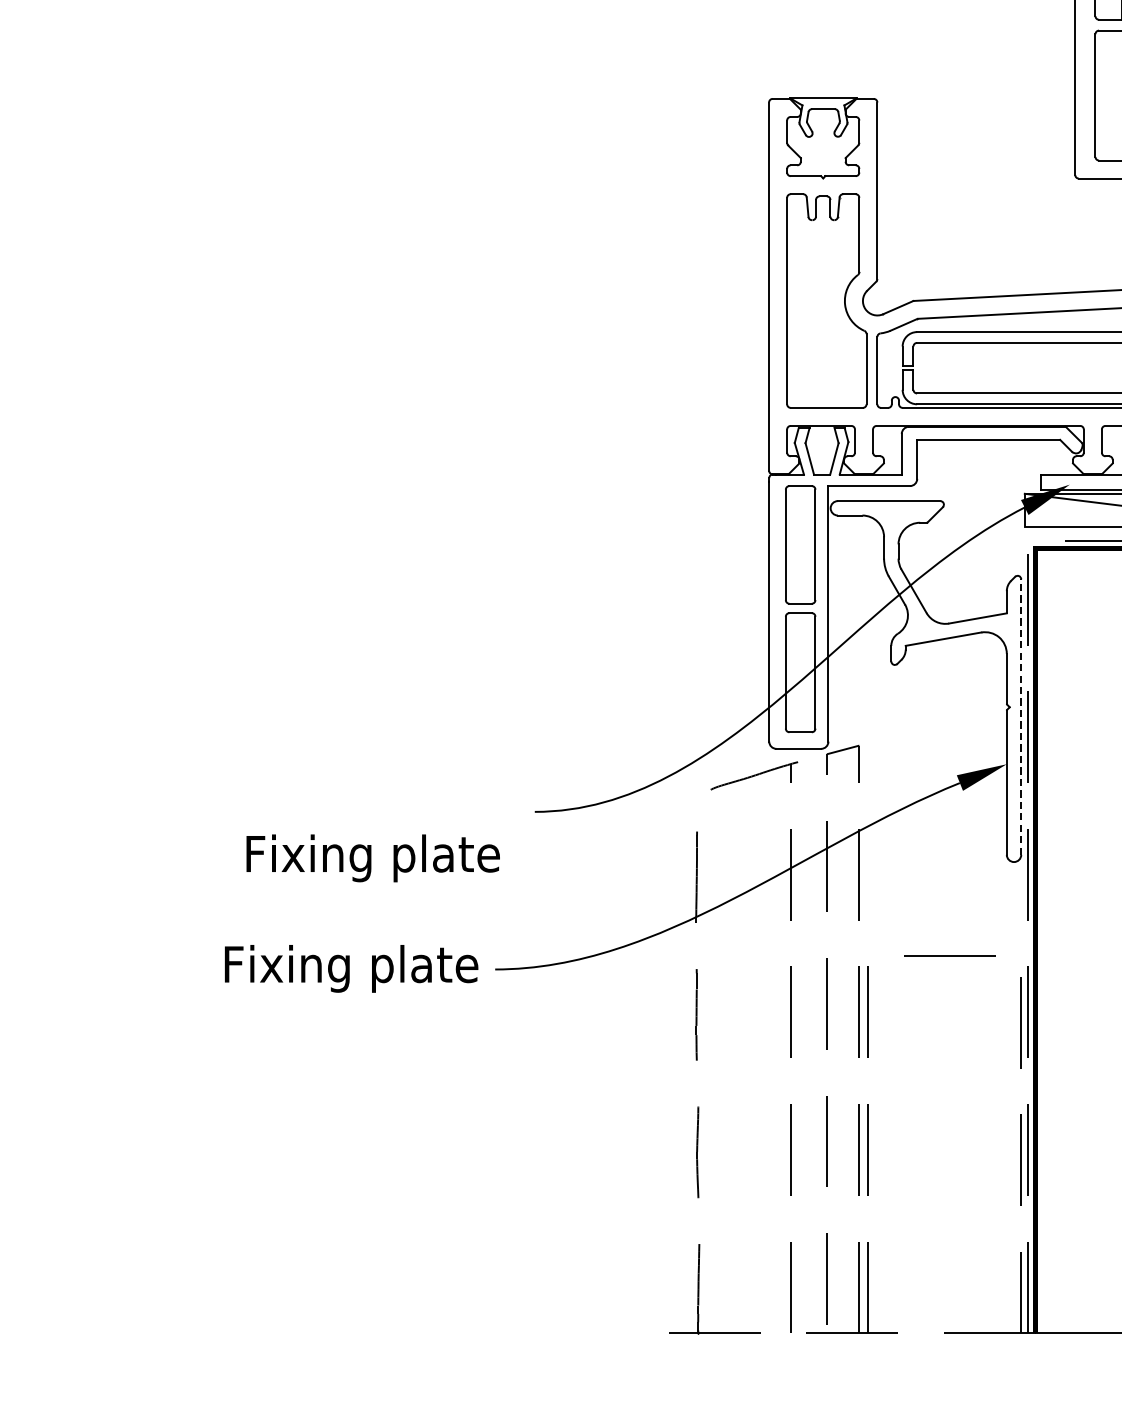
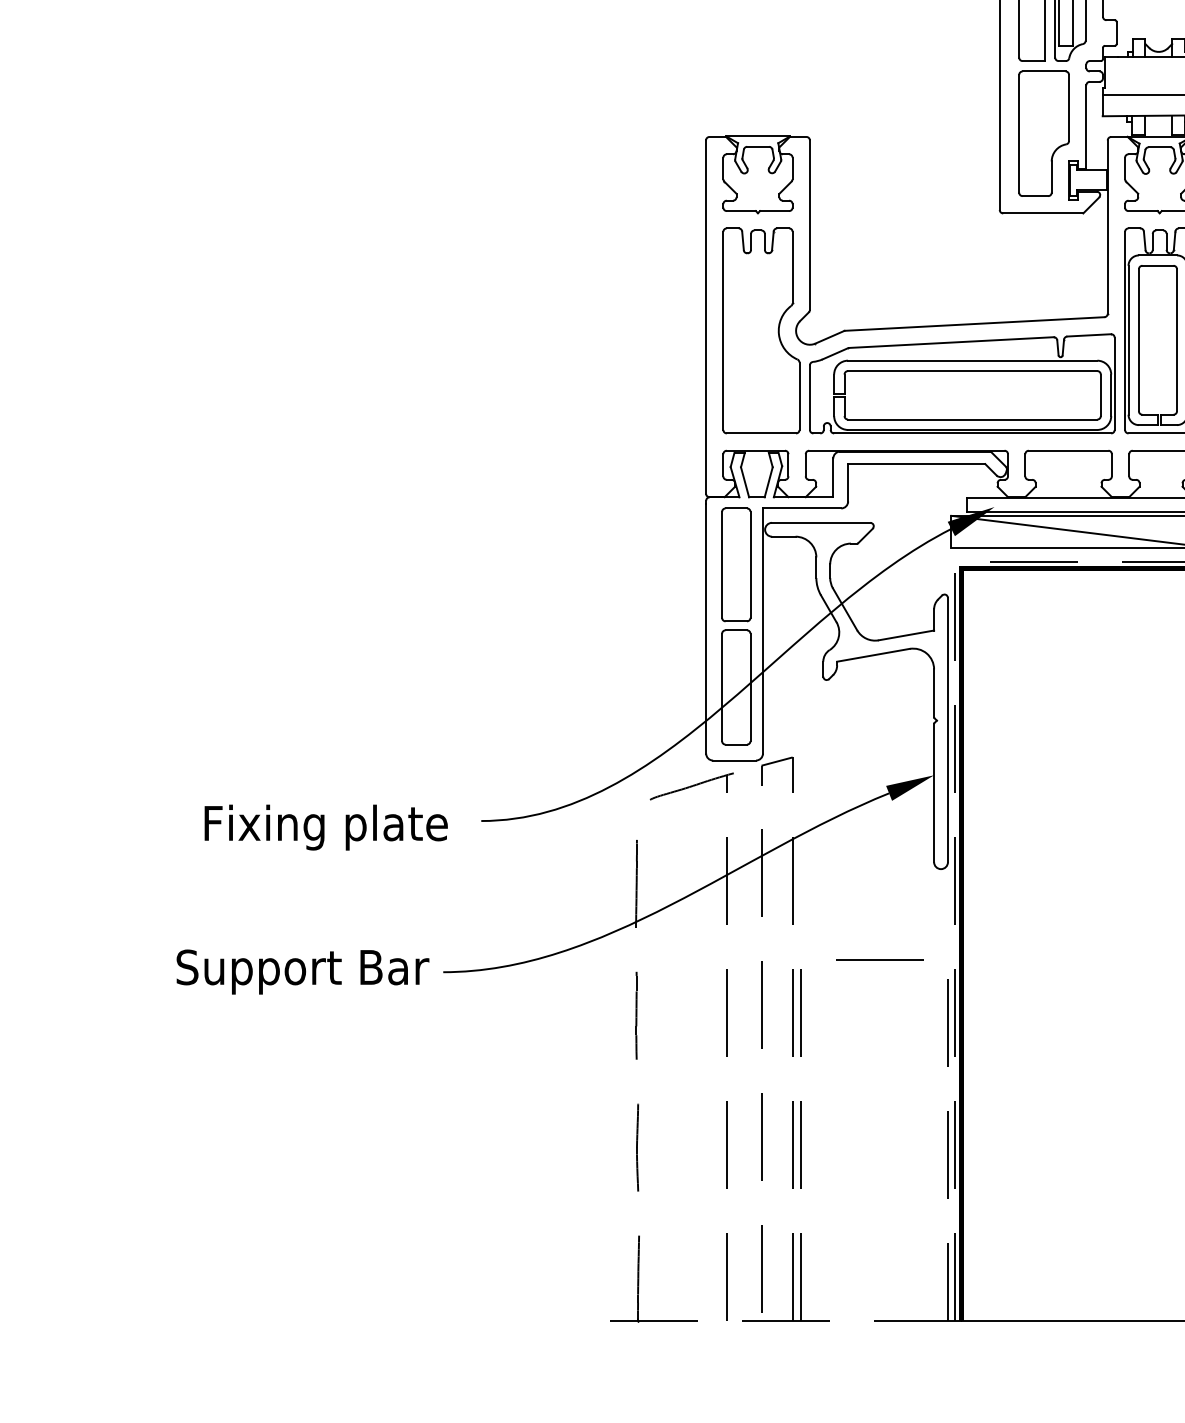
line: (1020, 716) -> (947, 729), dashed -> solid
text: (372, 858) -> (325, 827), moved
text: (348, 968) -> (302, 971), Fixing plate -> Support Bar

